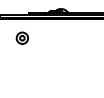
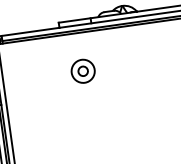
part: (21, 37) -> (81, 70), moved

